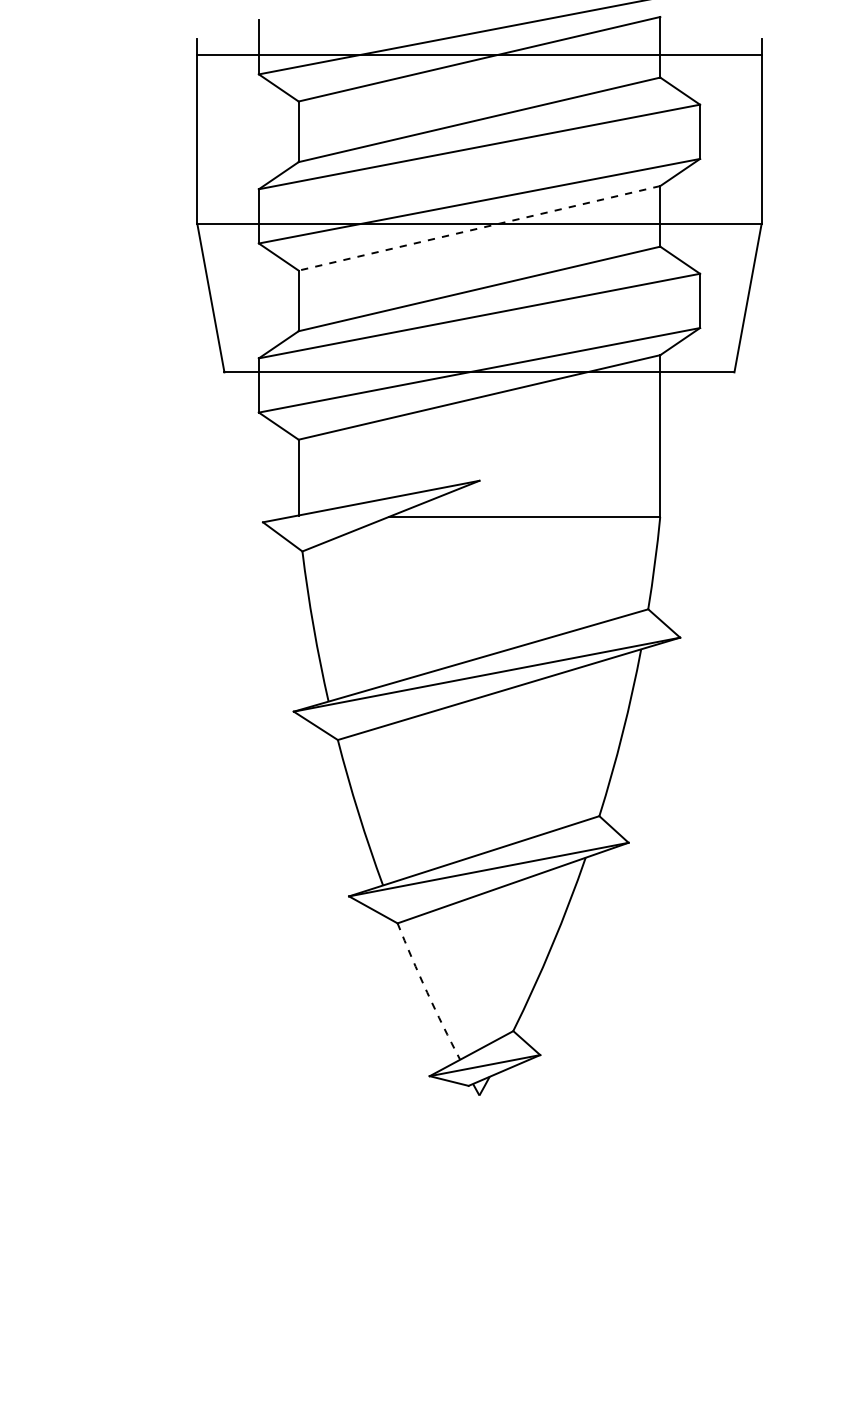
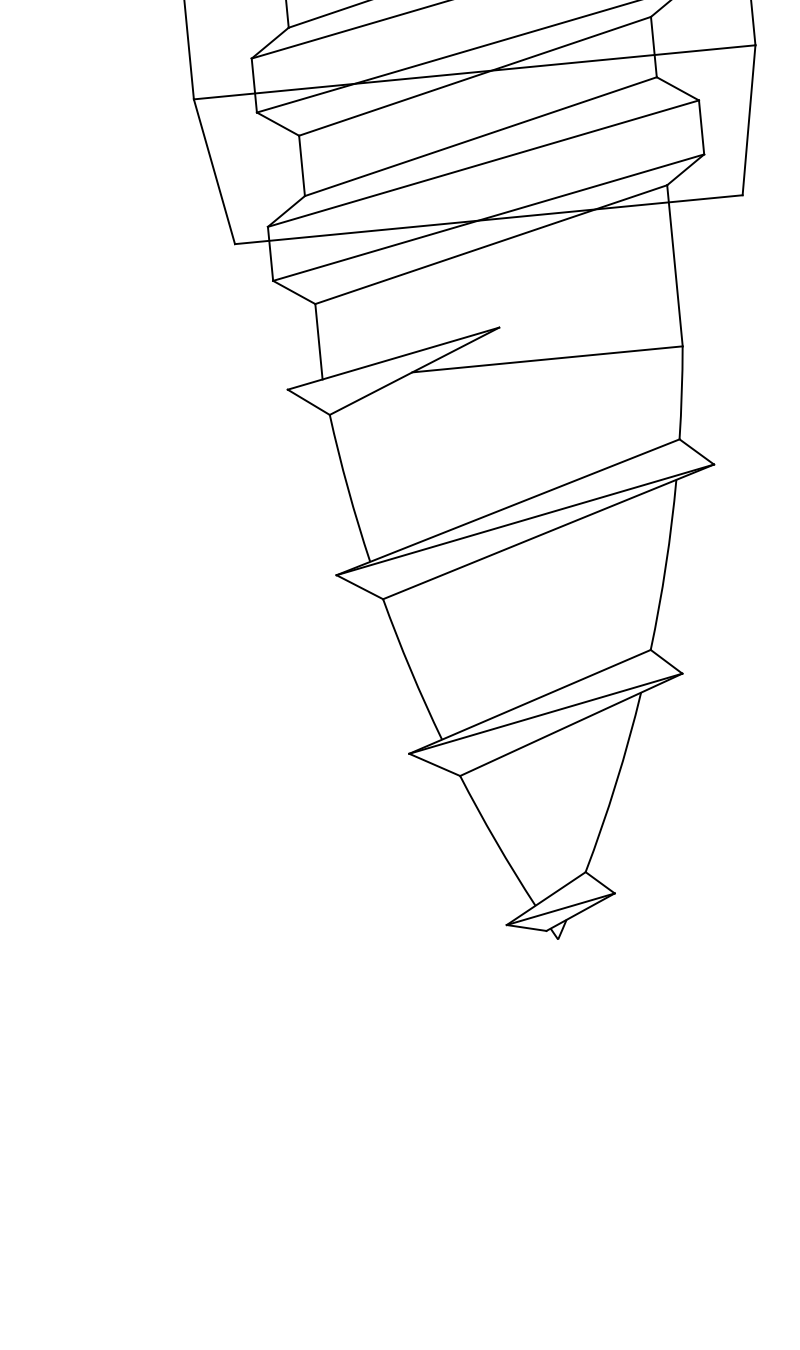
line: (479, 228) -> (475, 76), dashed -> solid
arc: (427, 992) -> (496, 841), dashed -> solid

